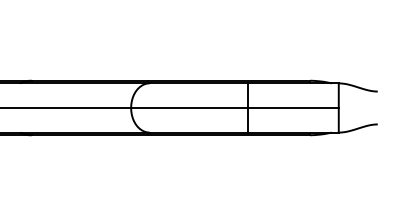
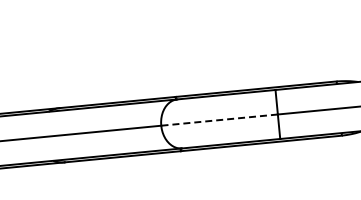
line: (189, 108) -> (219, 120), solid -> dashed

